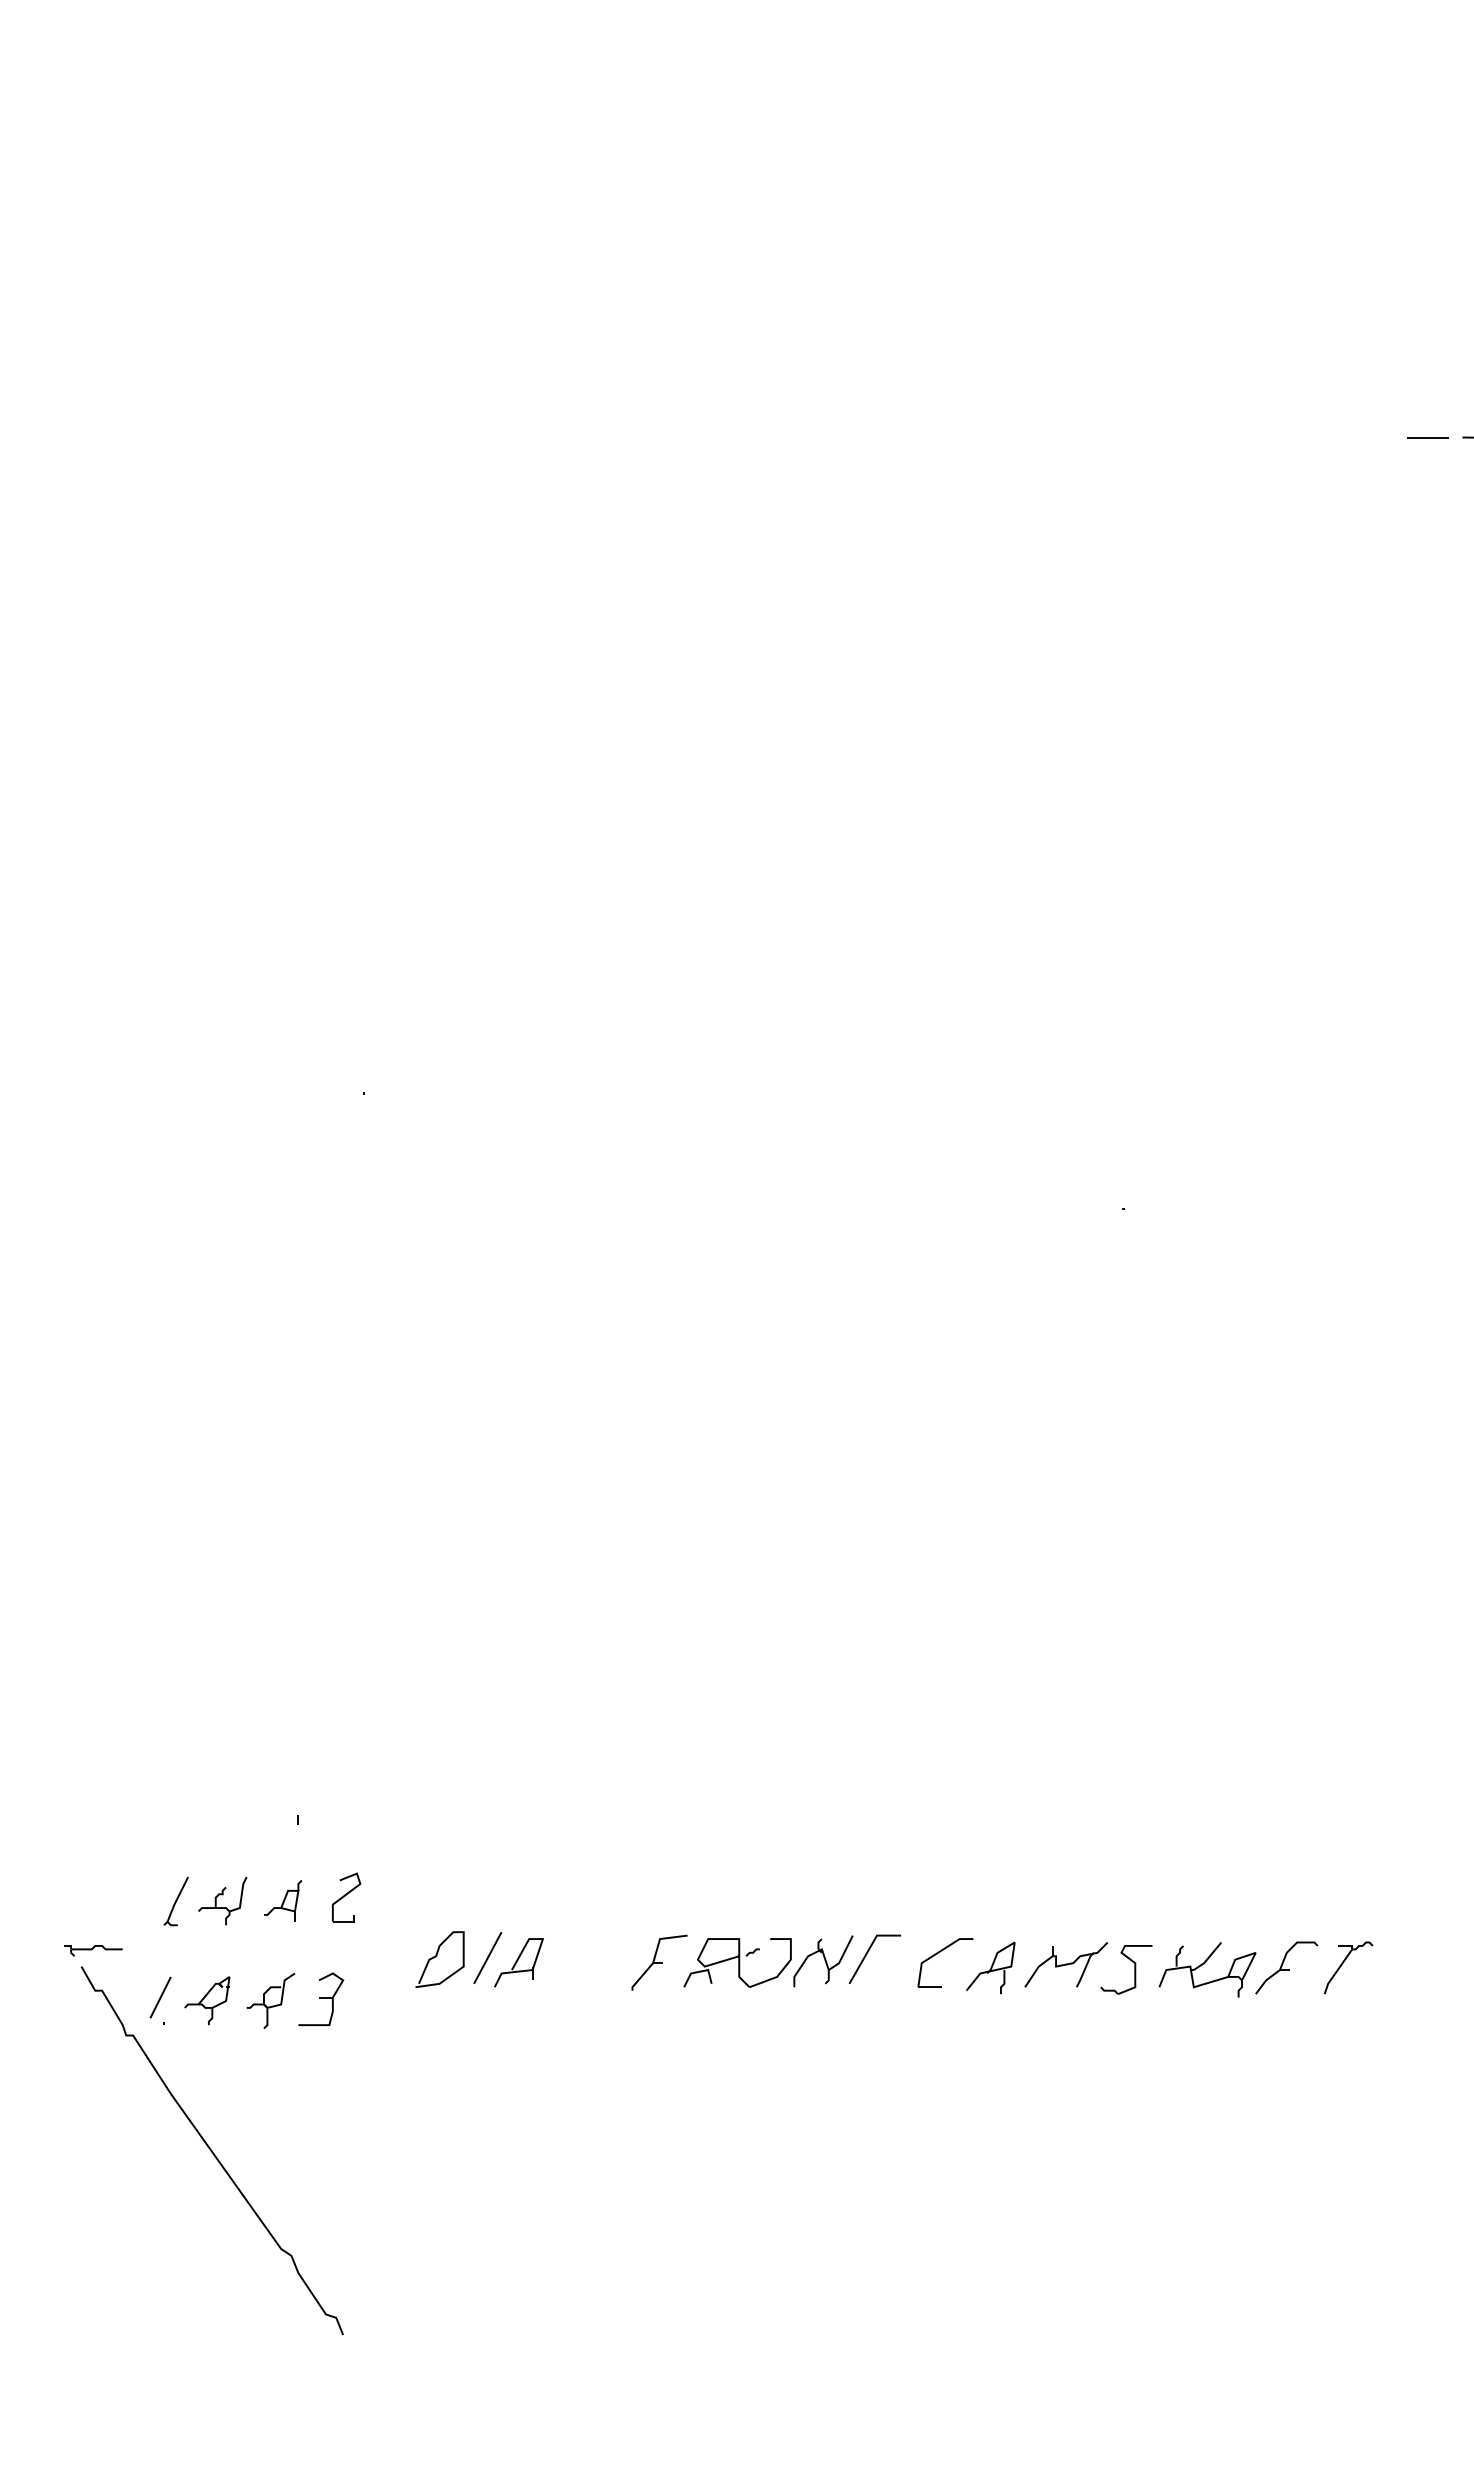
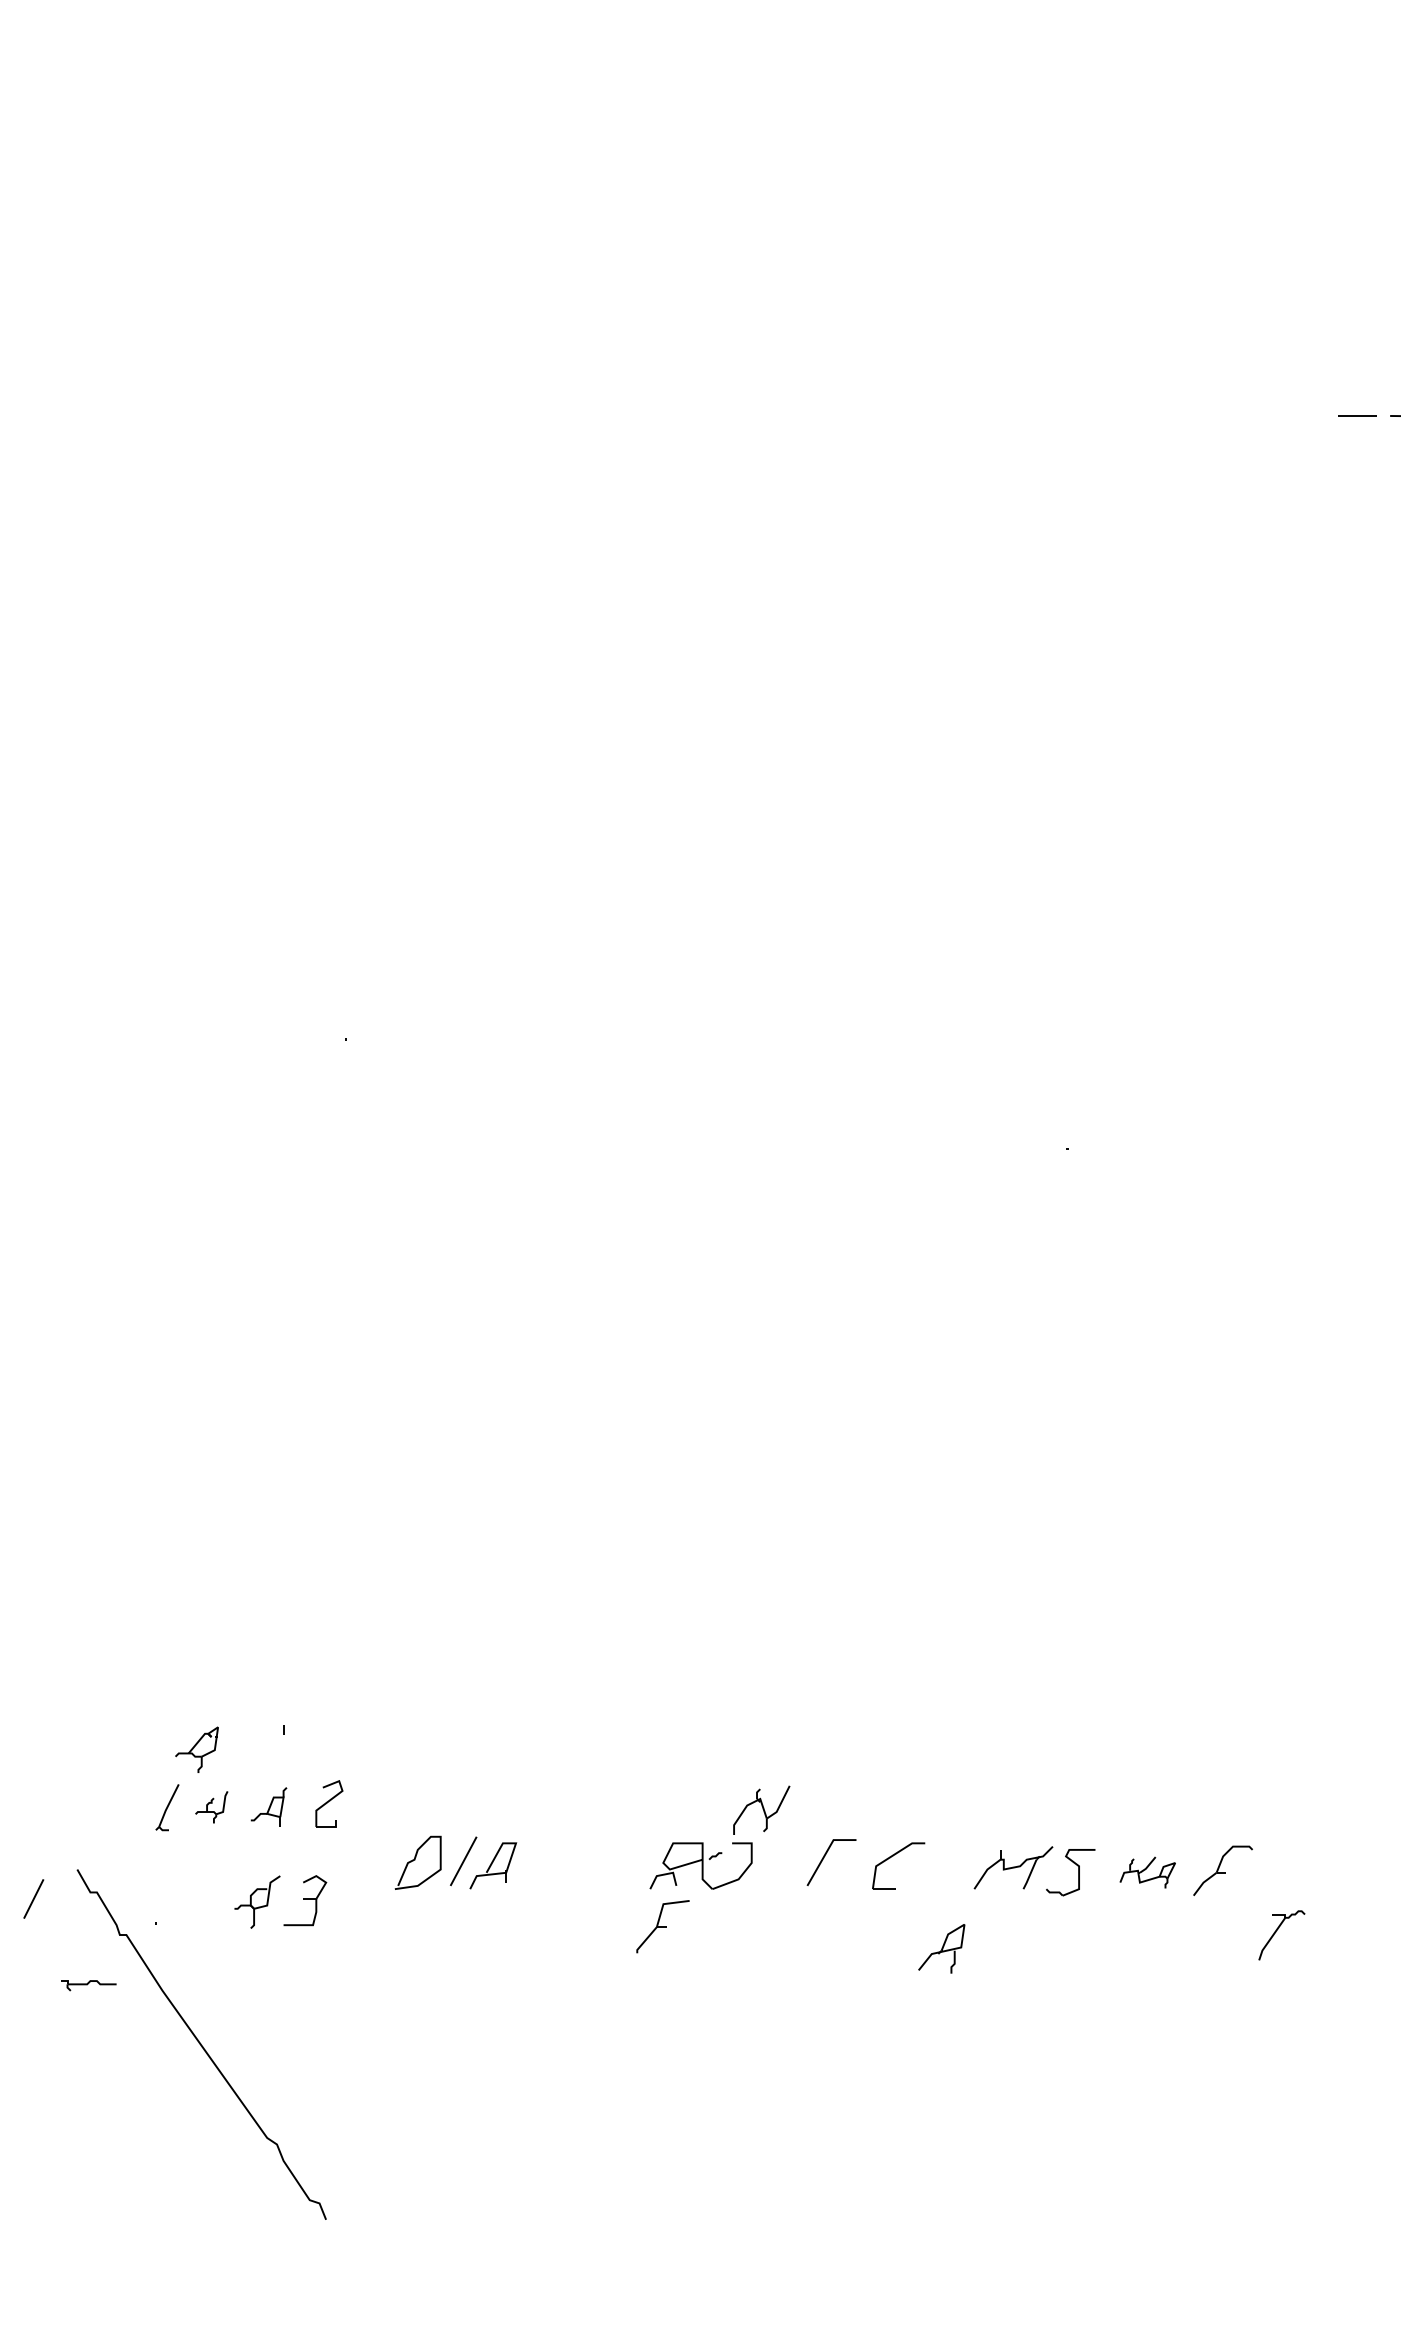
part: (222, 1901) -> (211, 1807), size x0.7
part: (93, 1950) -> (88, 1985), moved
part: (823, 1961) -> (761, 1810), moved
part: (659, 1962) -> (662, 1926), moved
part: (1342, 1965) -> (1276, 1933), moved
part: (990, 1967) -> (941, 1948), moved
part: (1207, 1969) -> (1147, 1872), size x0.6
line: (160, 1997) -> (33, 1898), moved
part: (207, 2000) -> (197, 1749), moved

